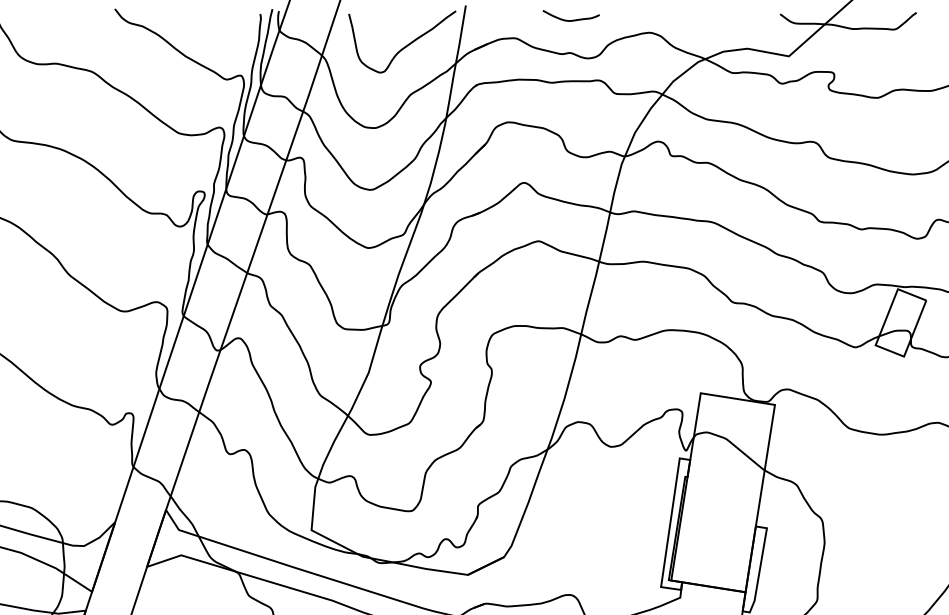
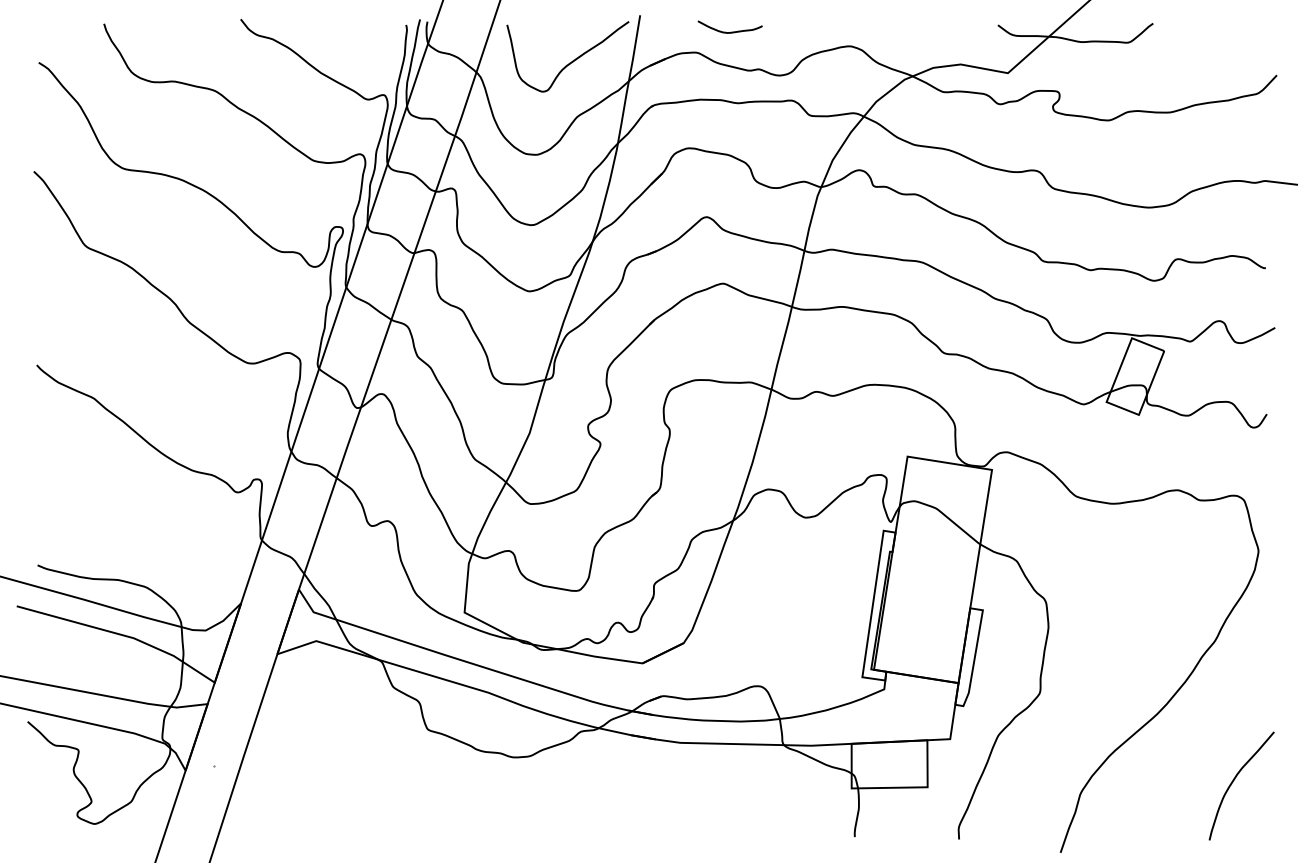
curve: (572, 19) -> (731, 31), moved

